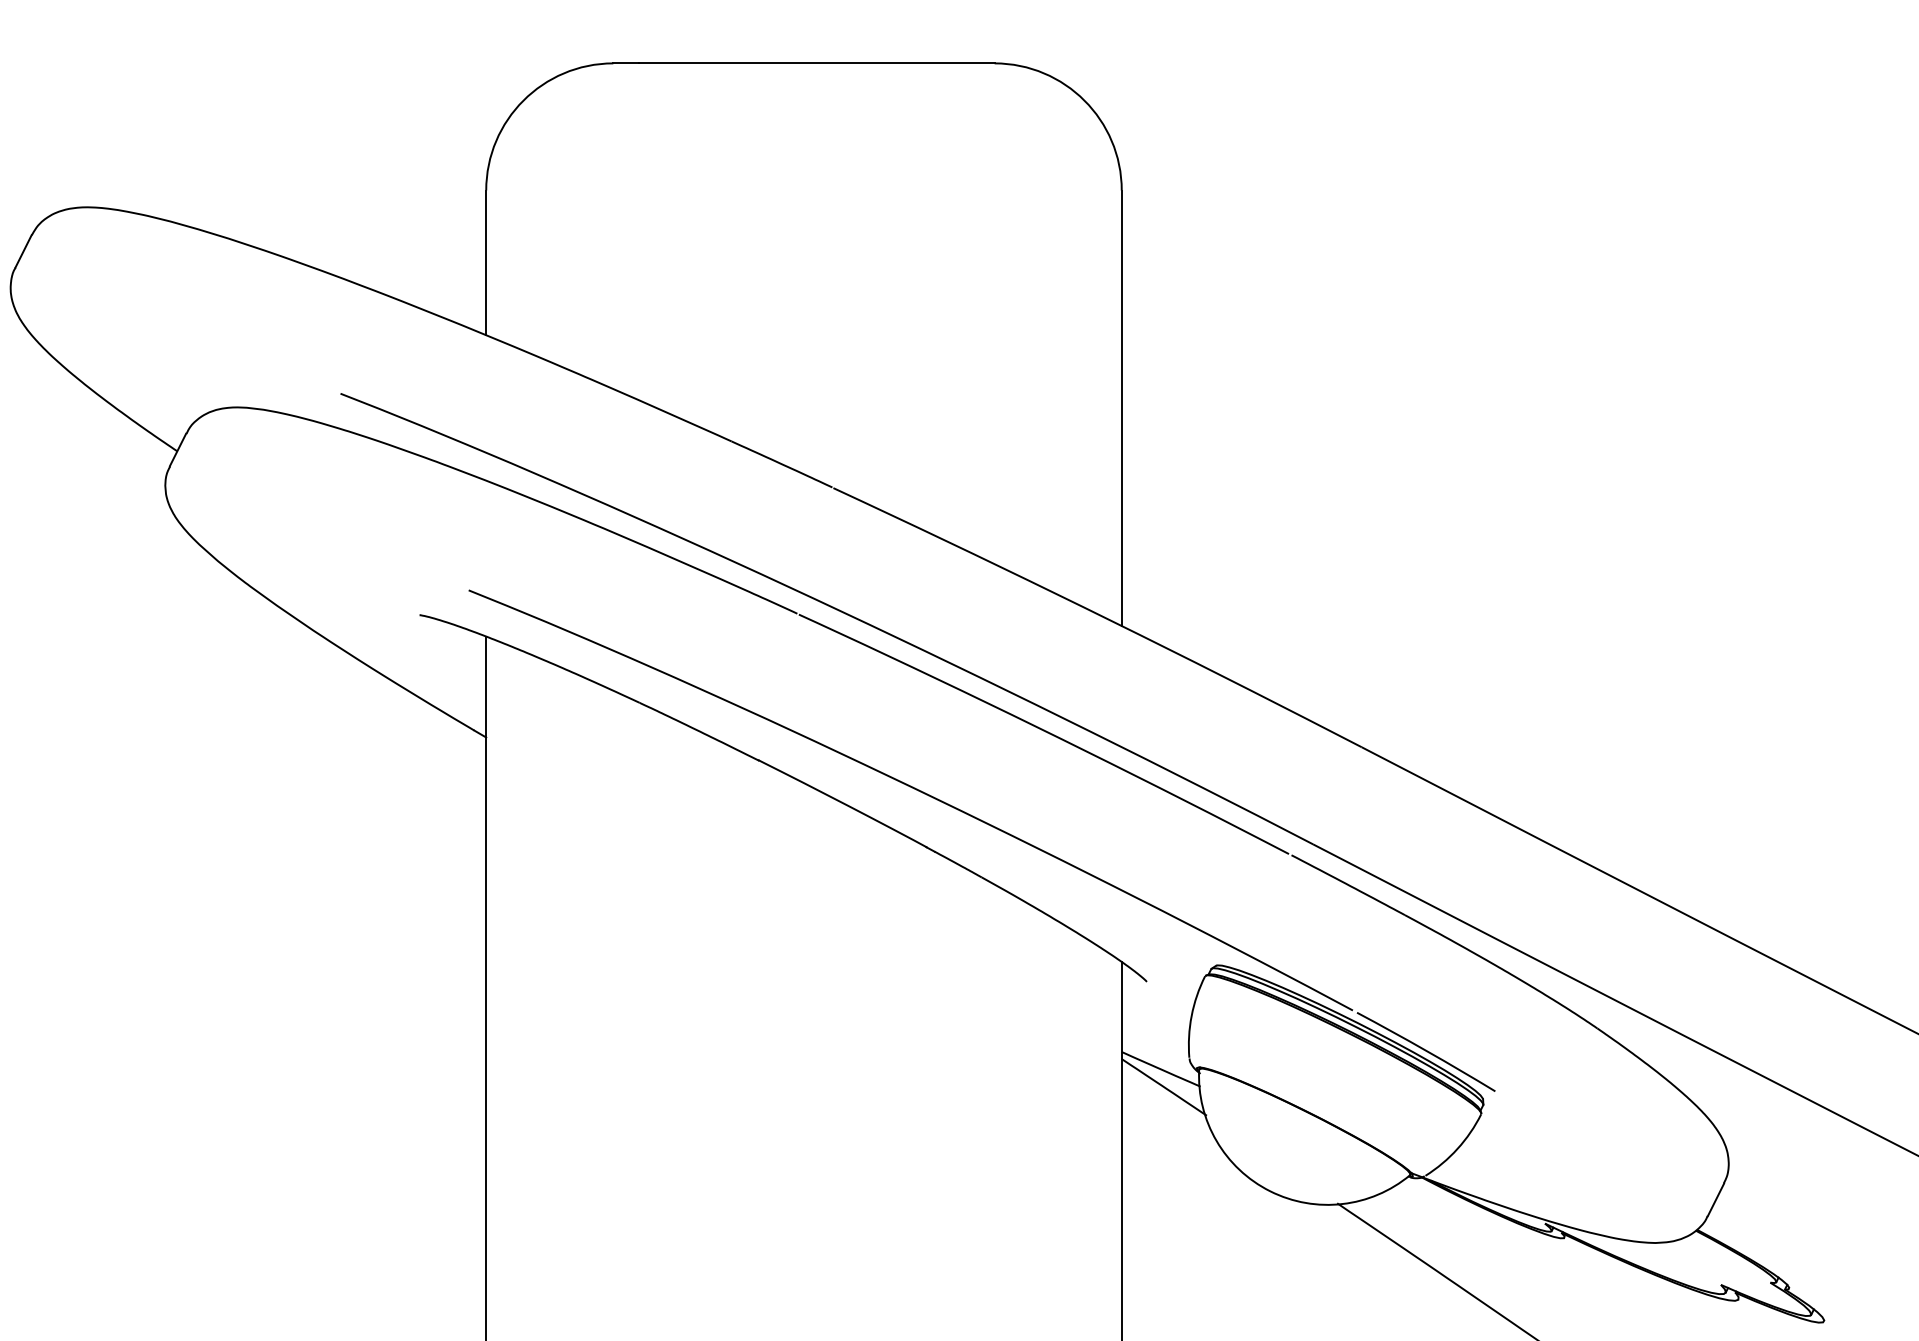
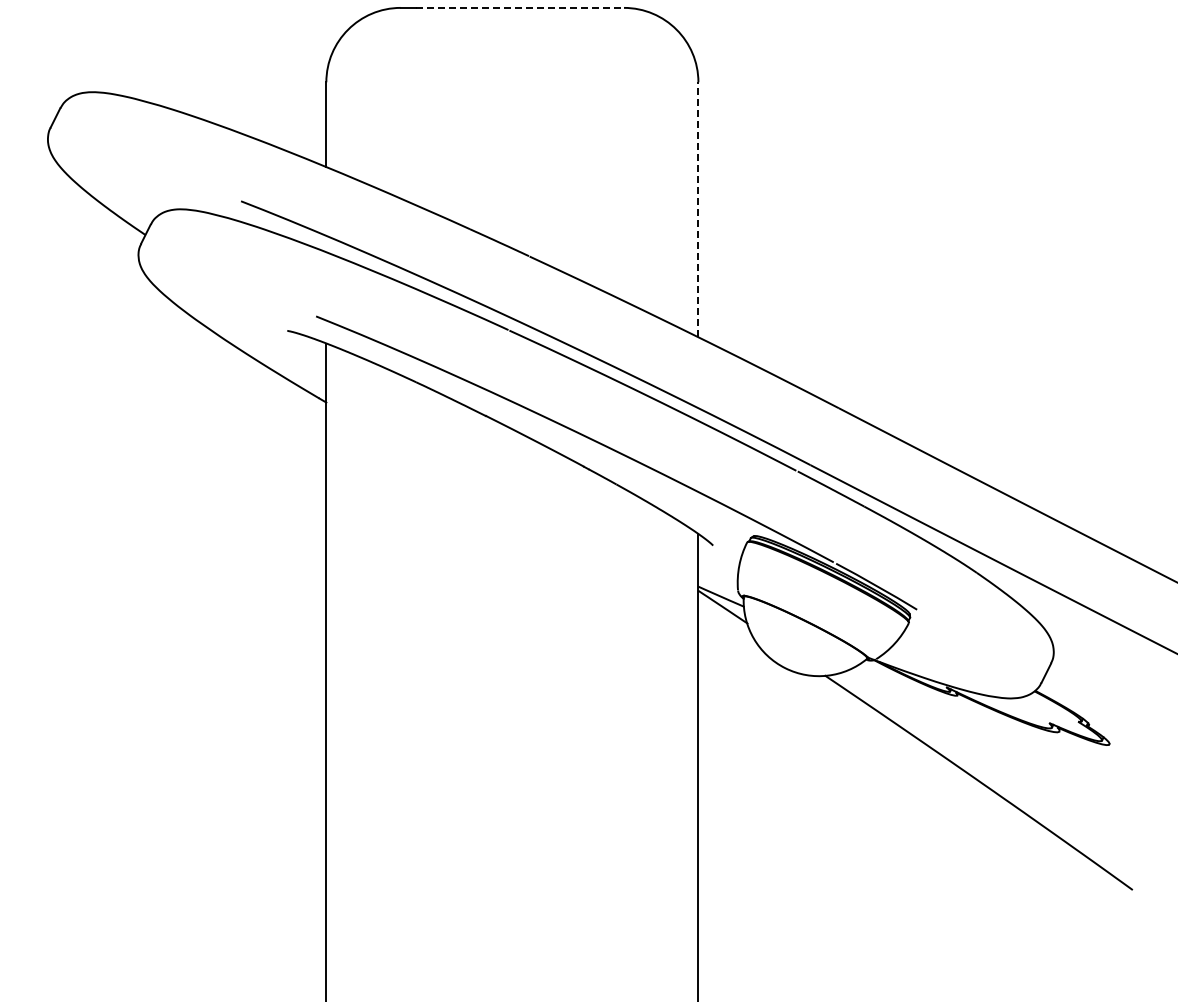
line: (817, 62) -> (520, 7), solid -> dashed
line: (1121, 407) -> (698, 209), solid -> dashed

